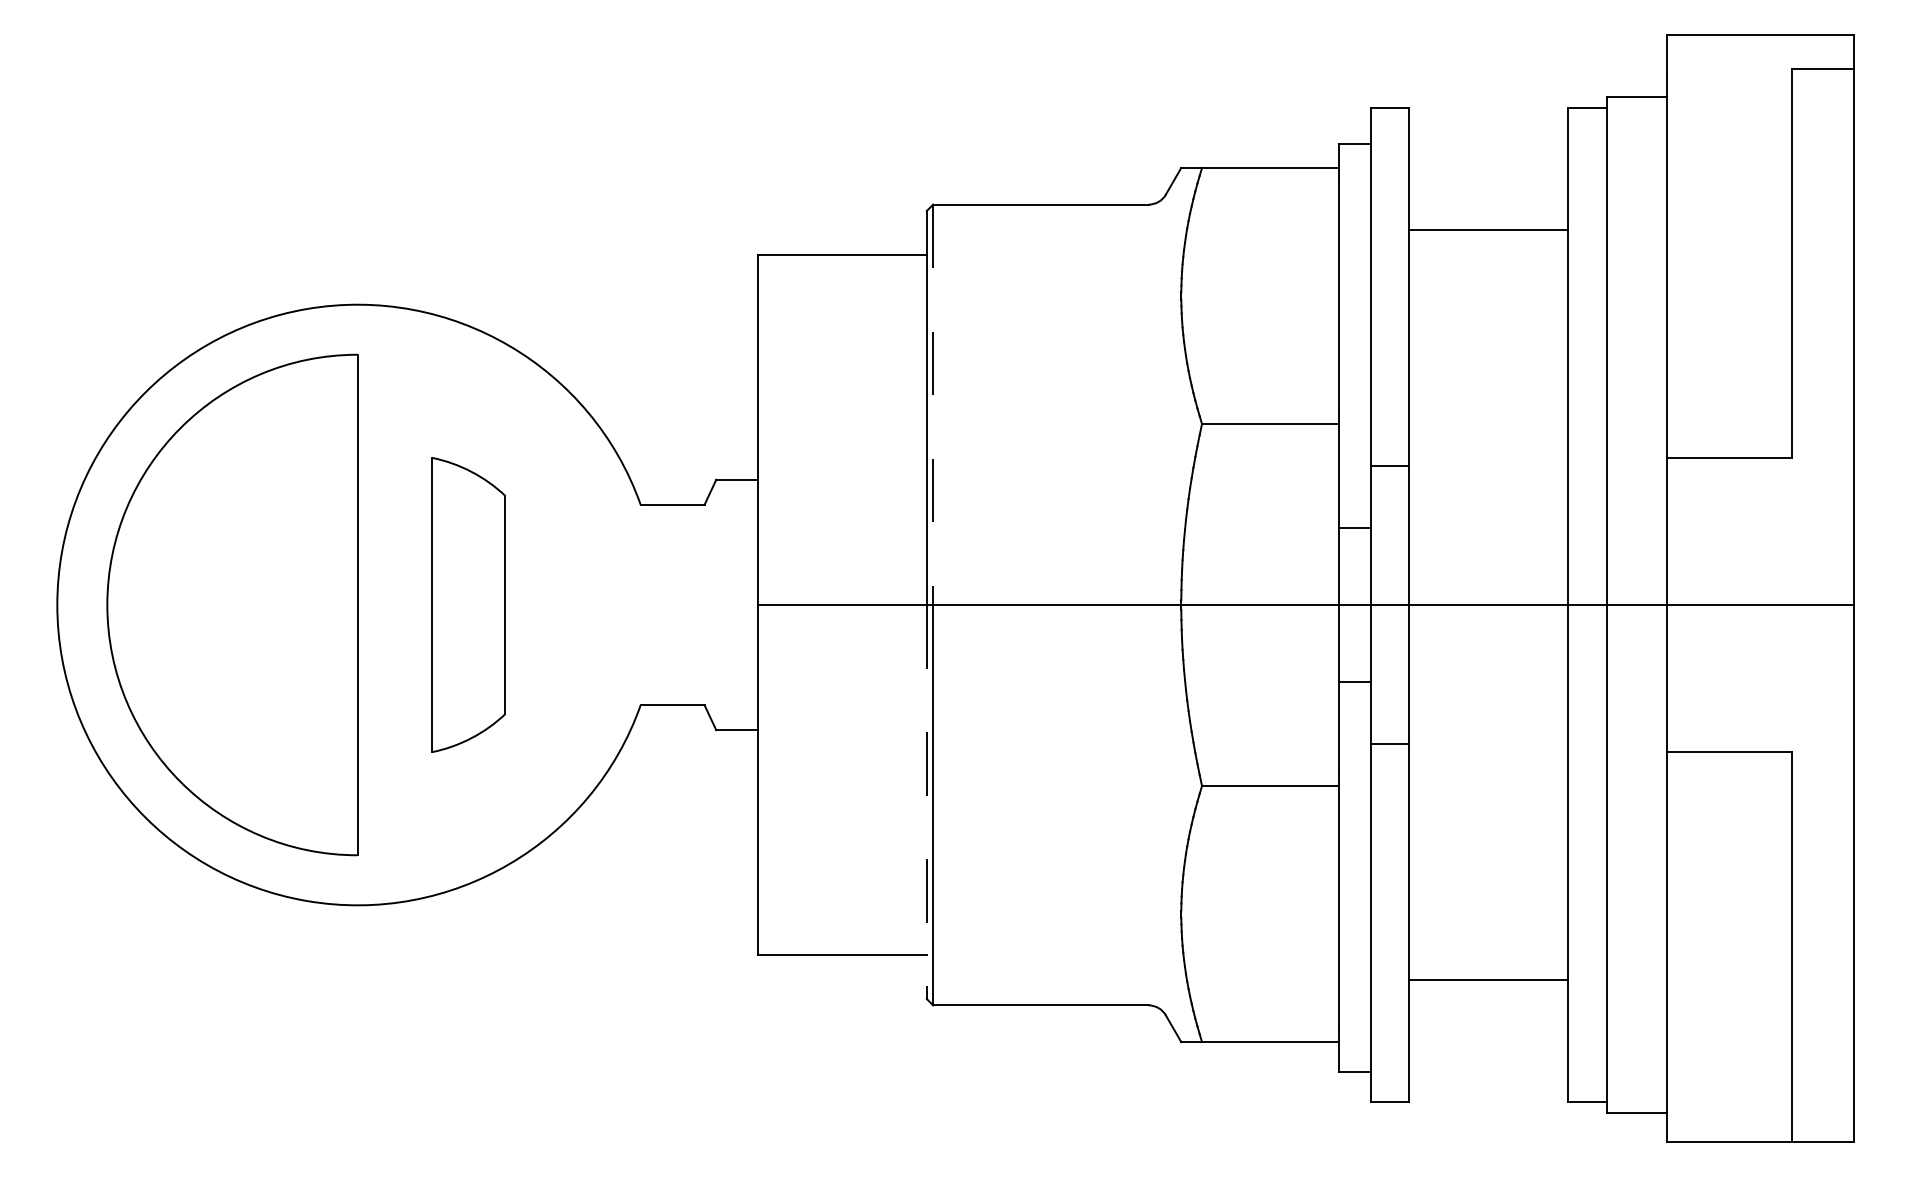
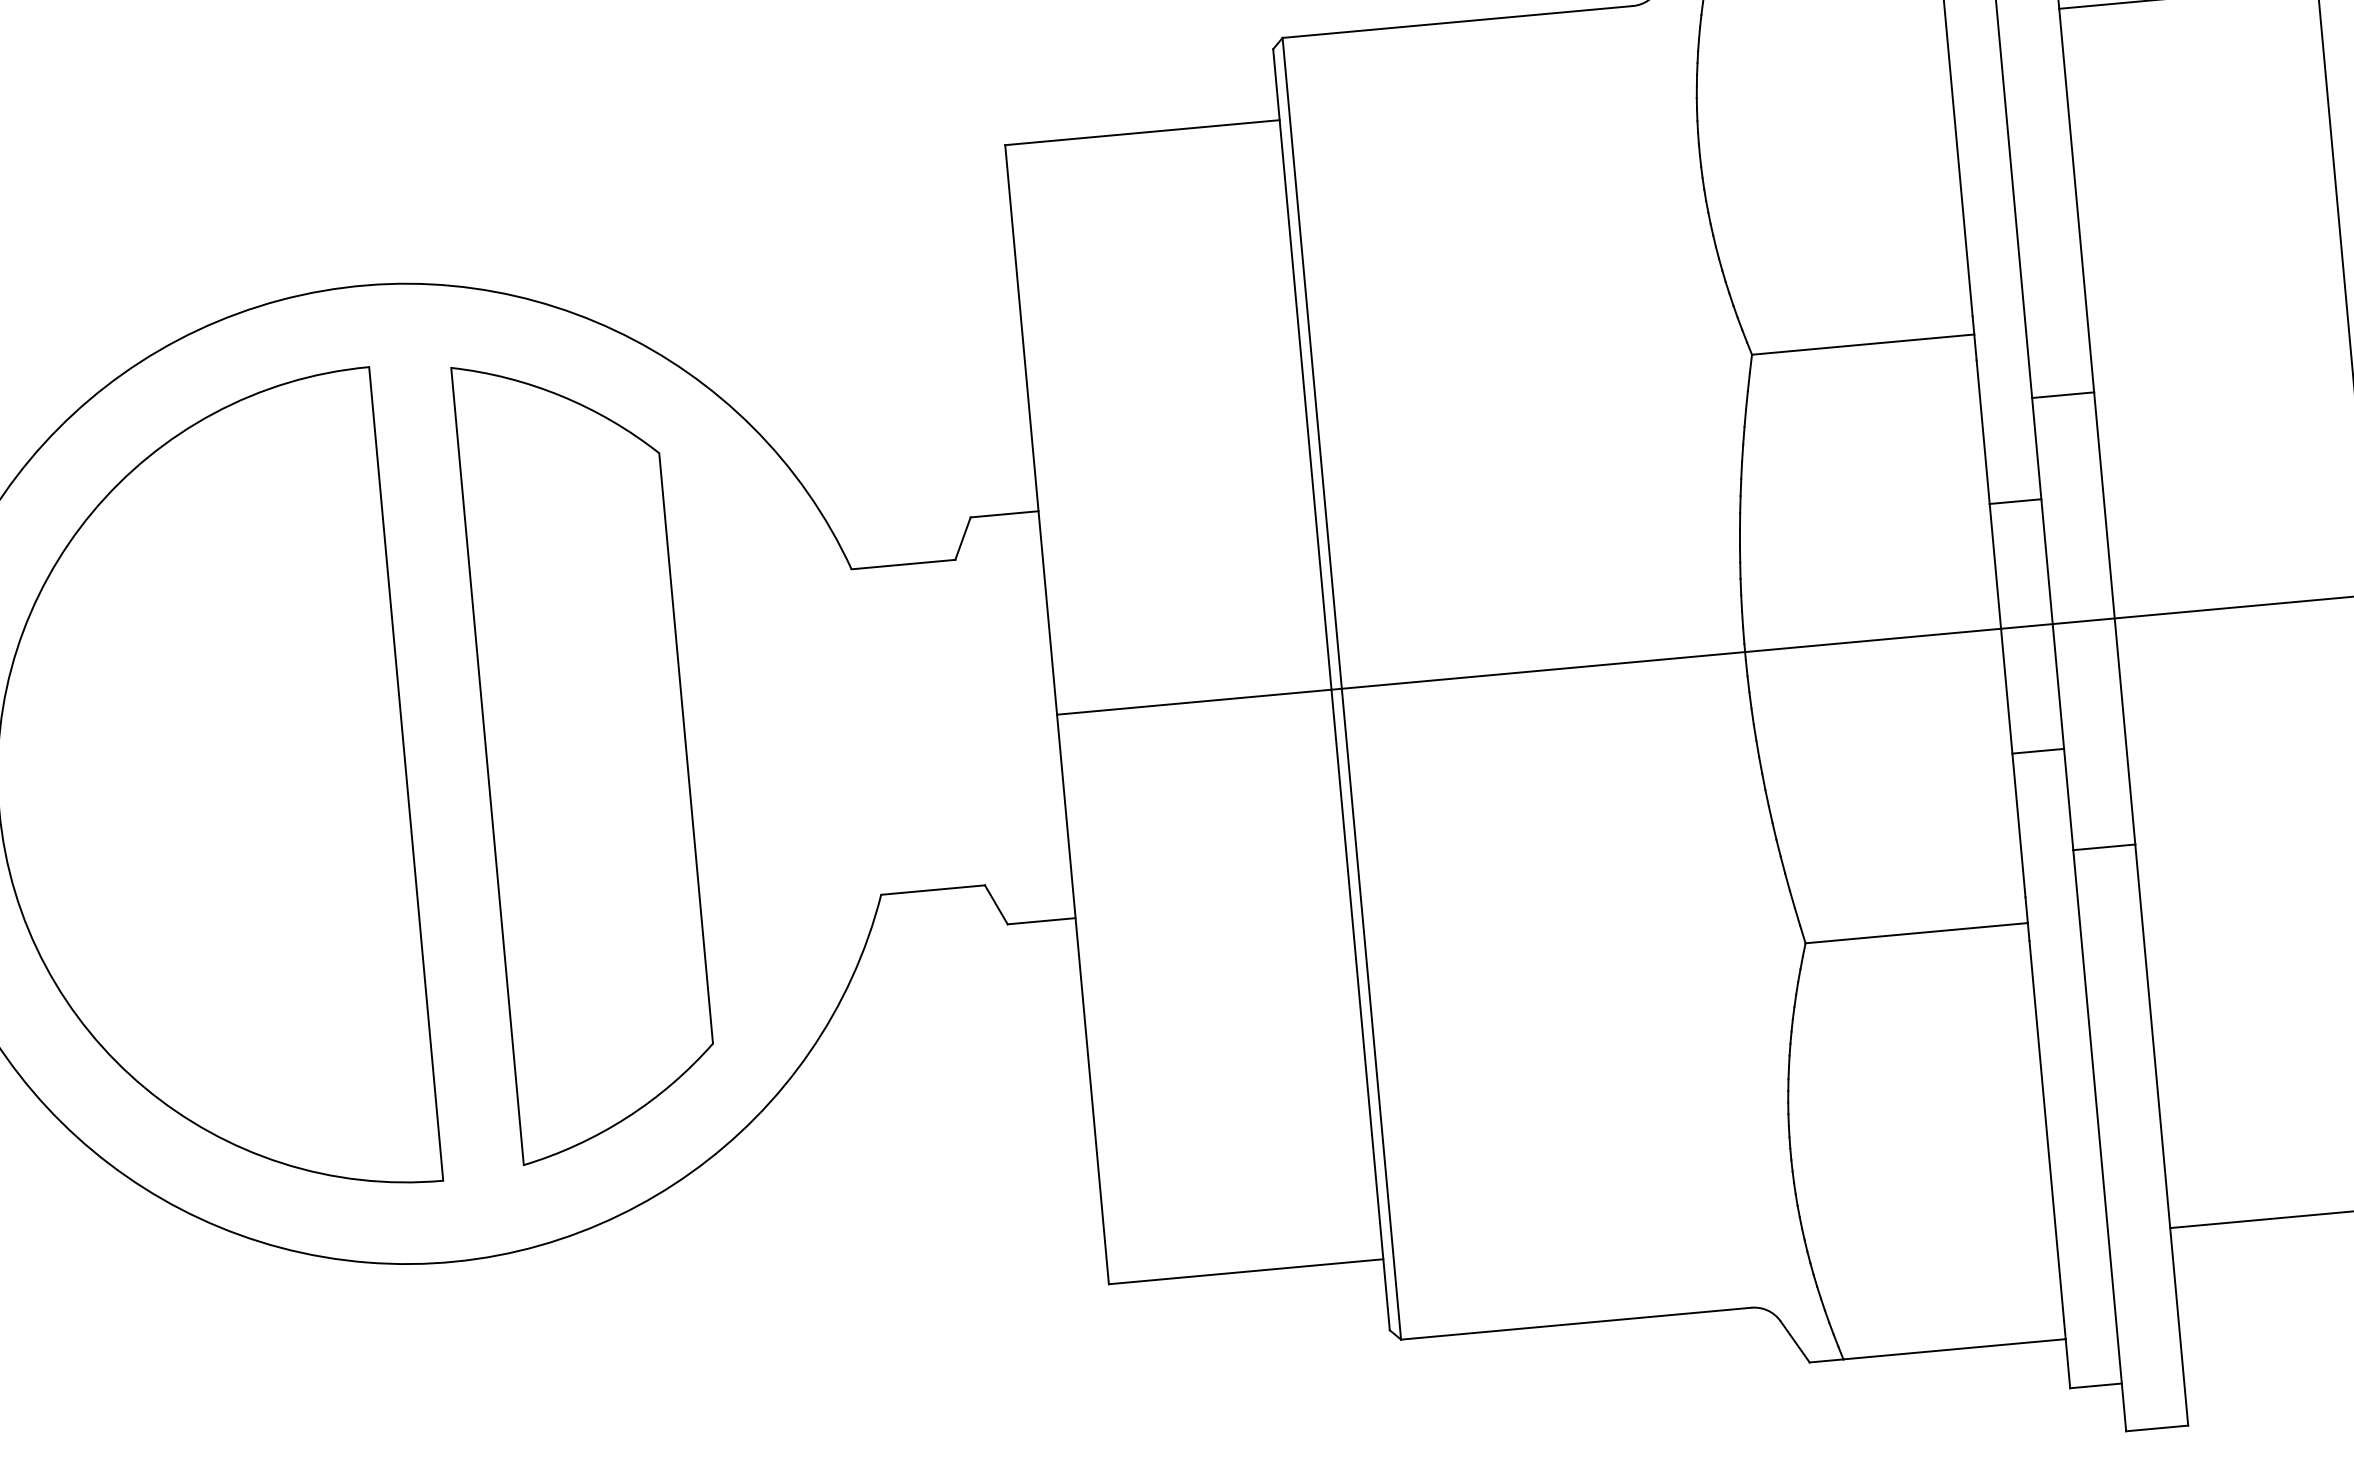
line: (933, 405) -> (1312, 364), dashed -> solid
part: (468, 604) -> (586, 756), size x1.67
line: (926, 802) -> (1360, 1010), dashed -> solid

